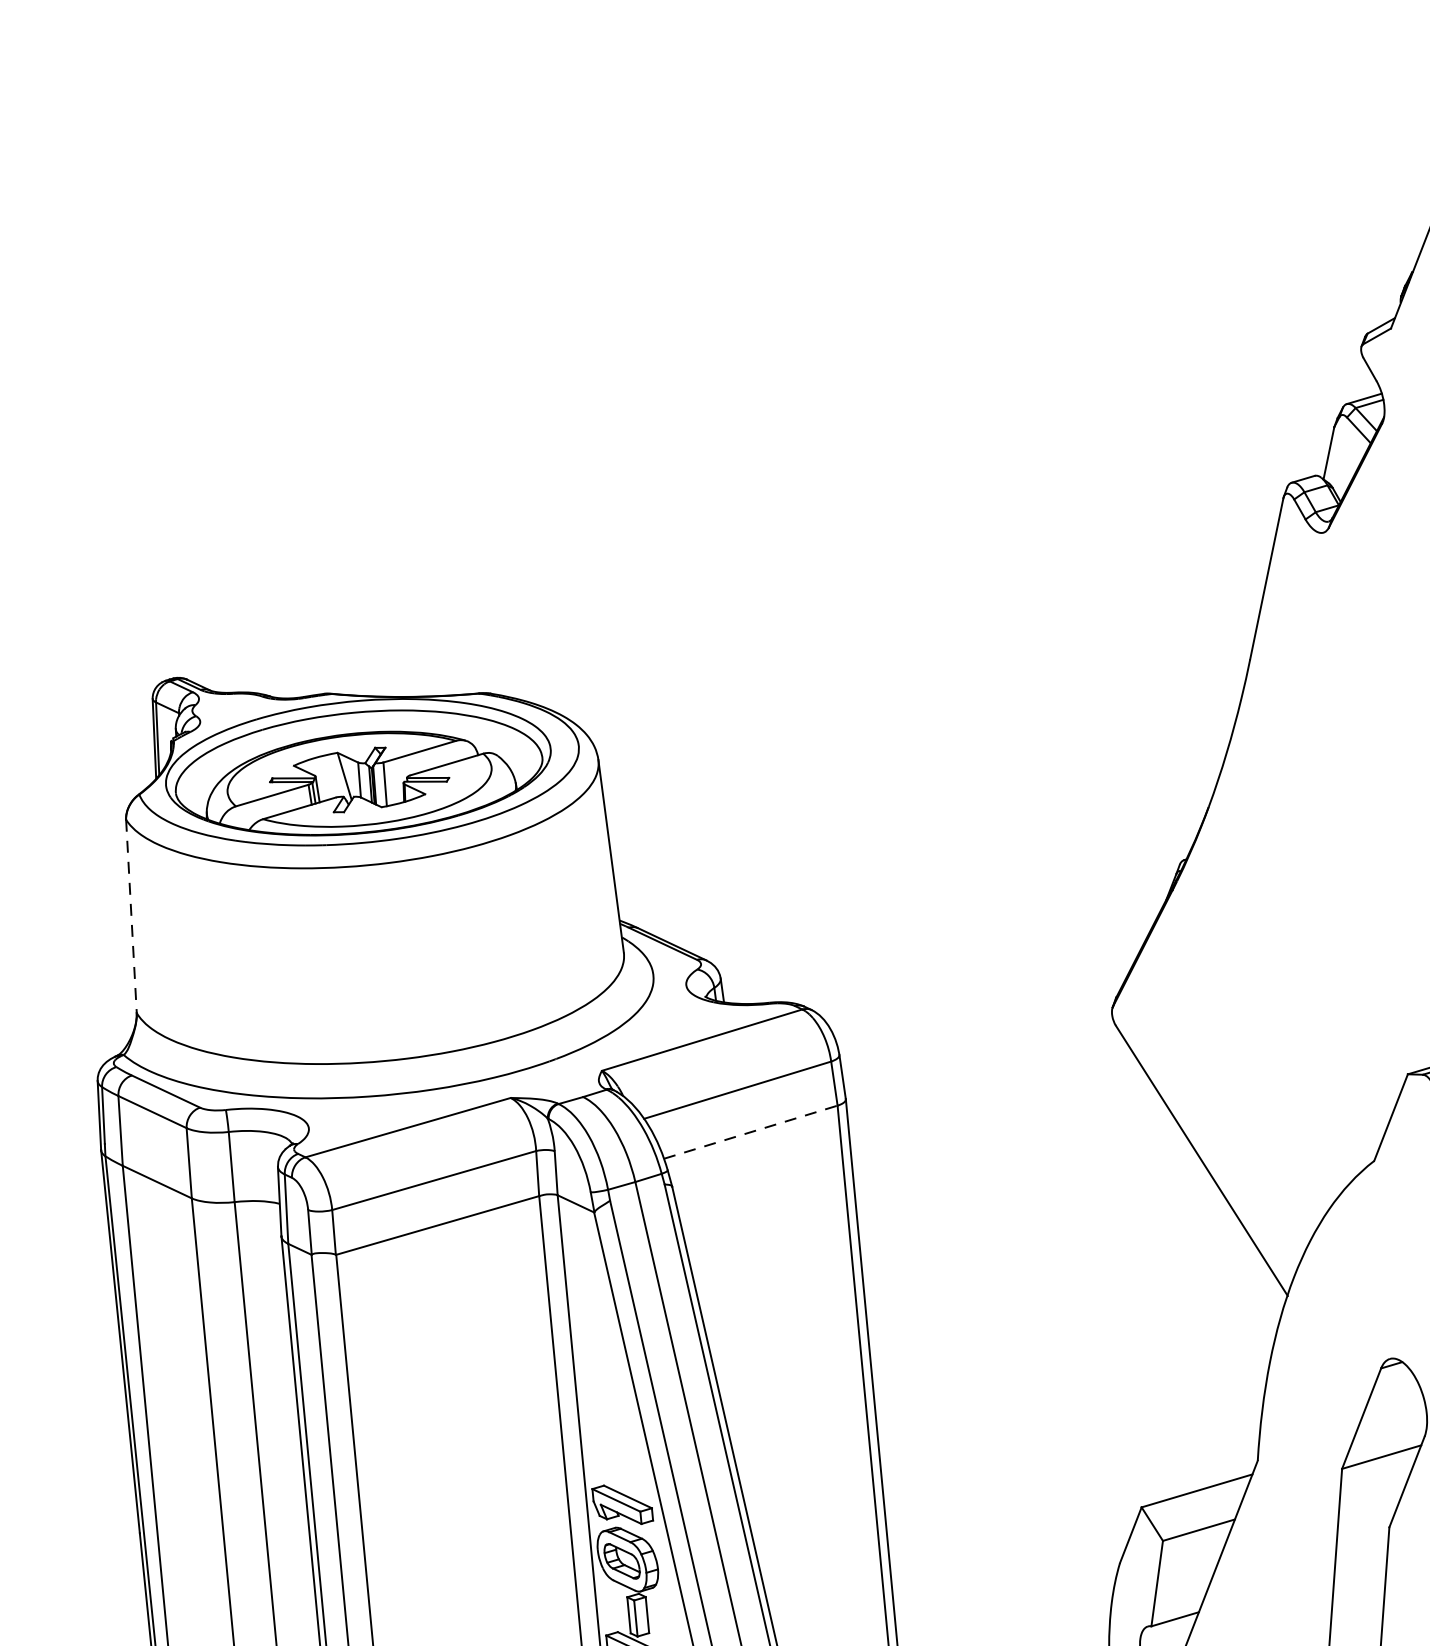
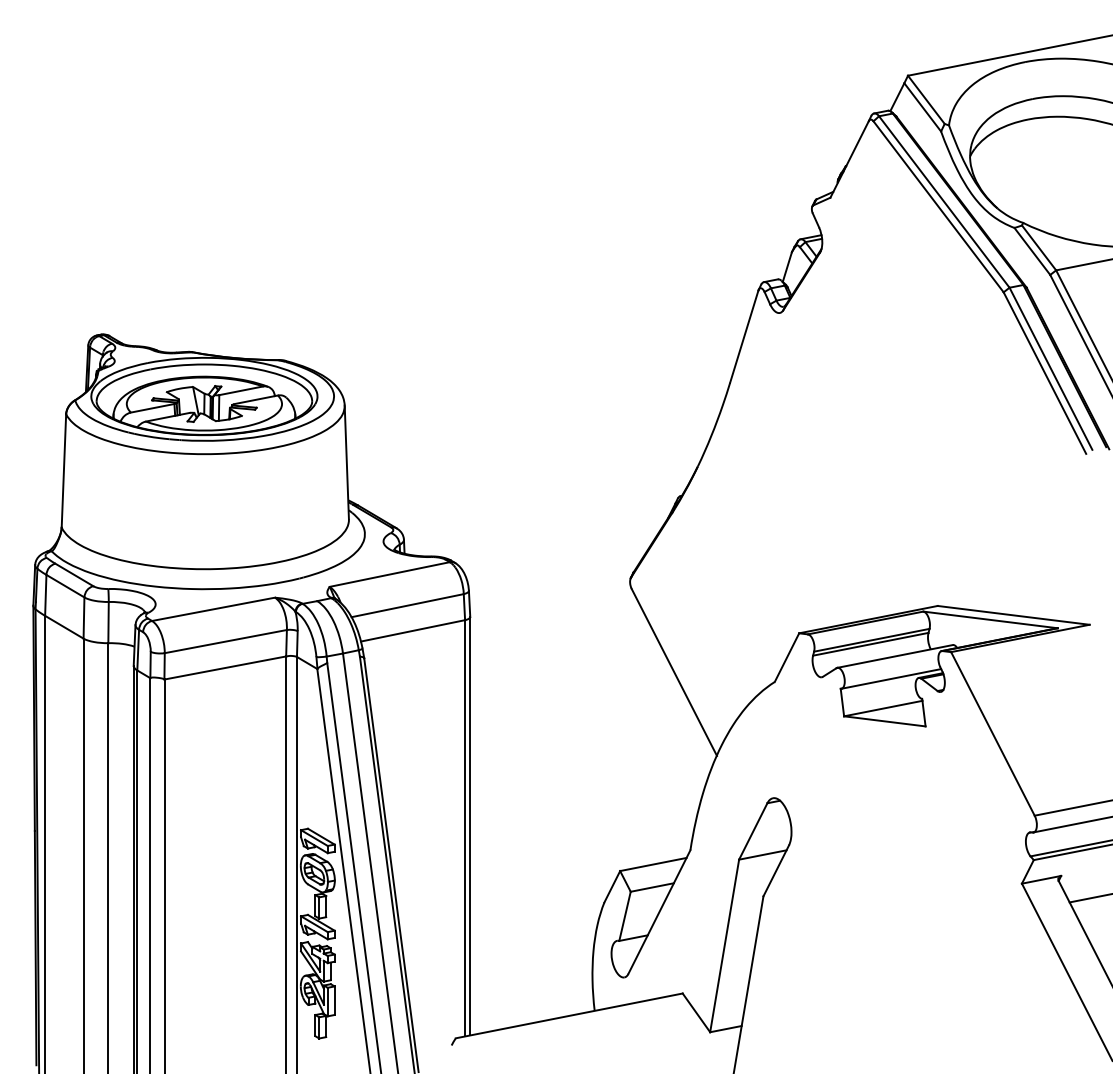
line: (130, 915) -> (63, 470), dashed -> solid
line: (751, 1131) -> (413, 630), dashed -> solid

